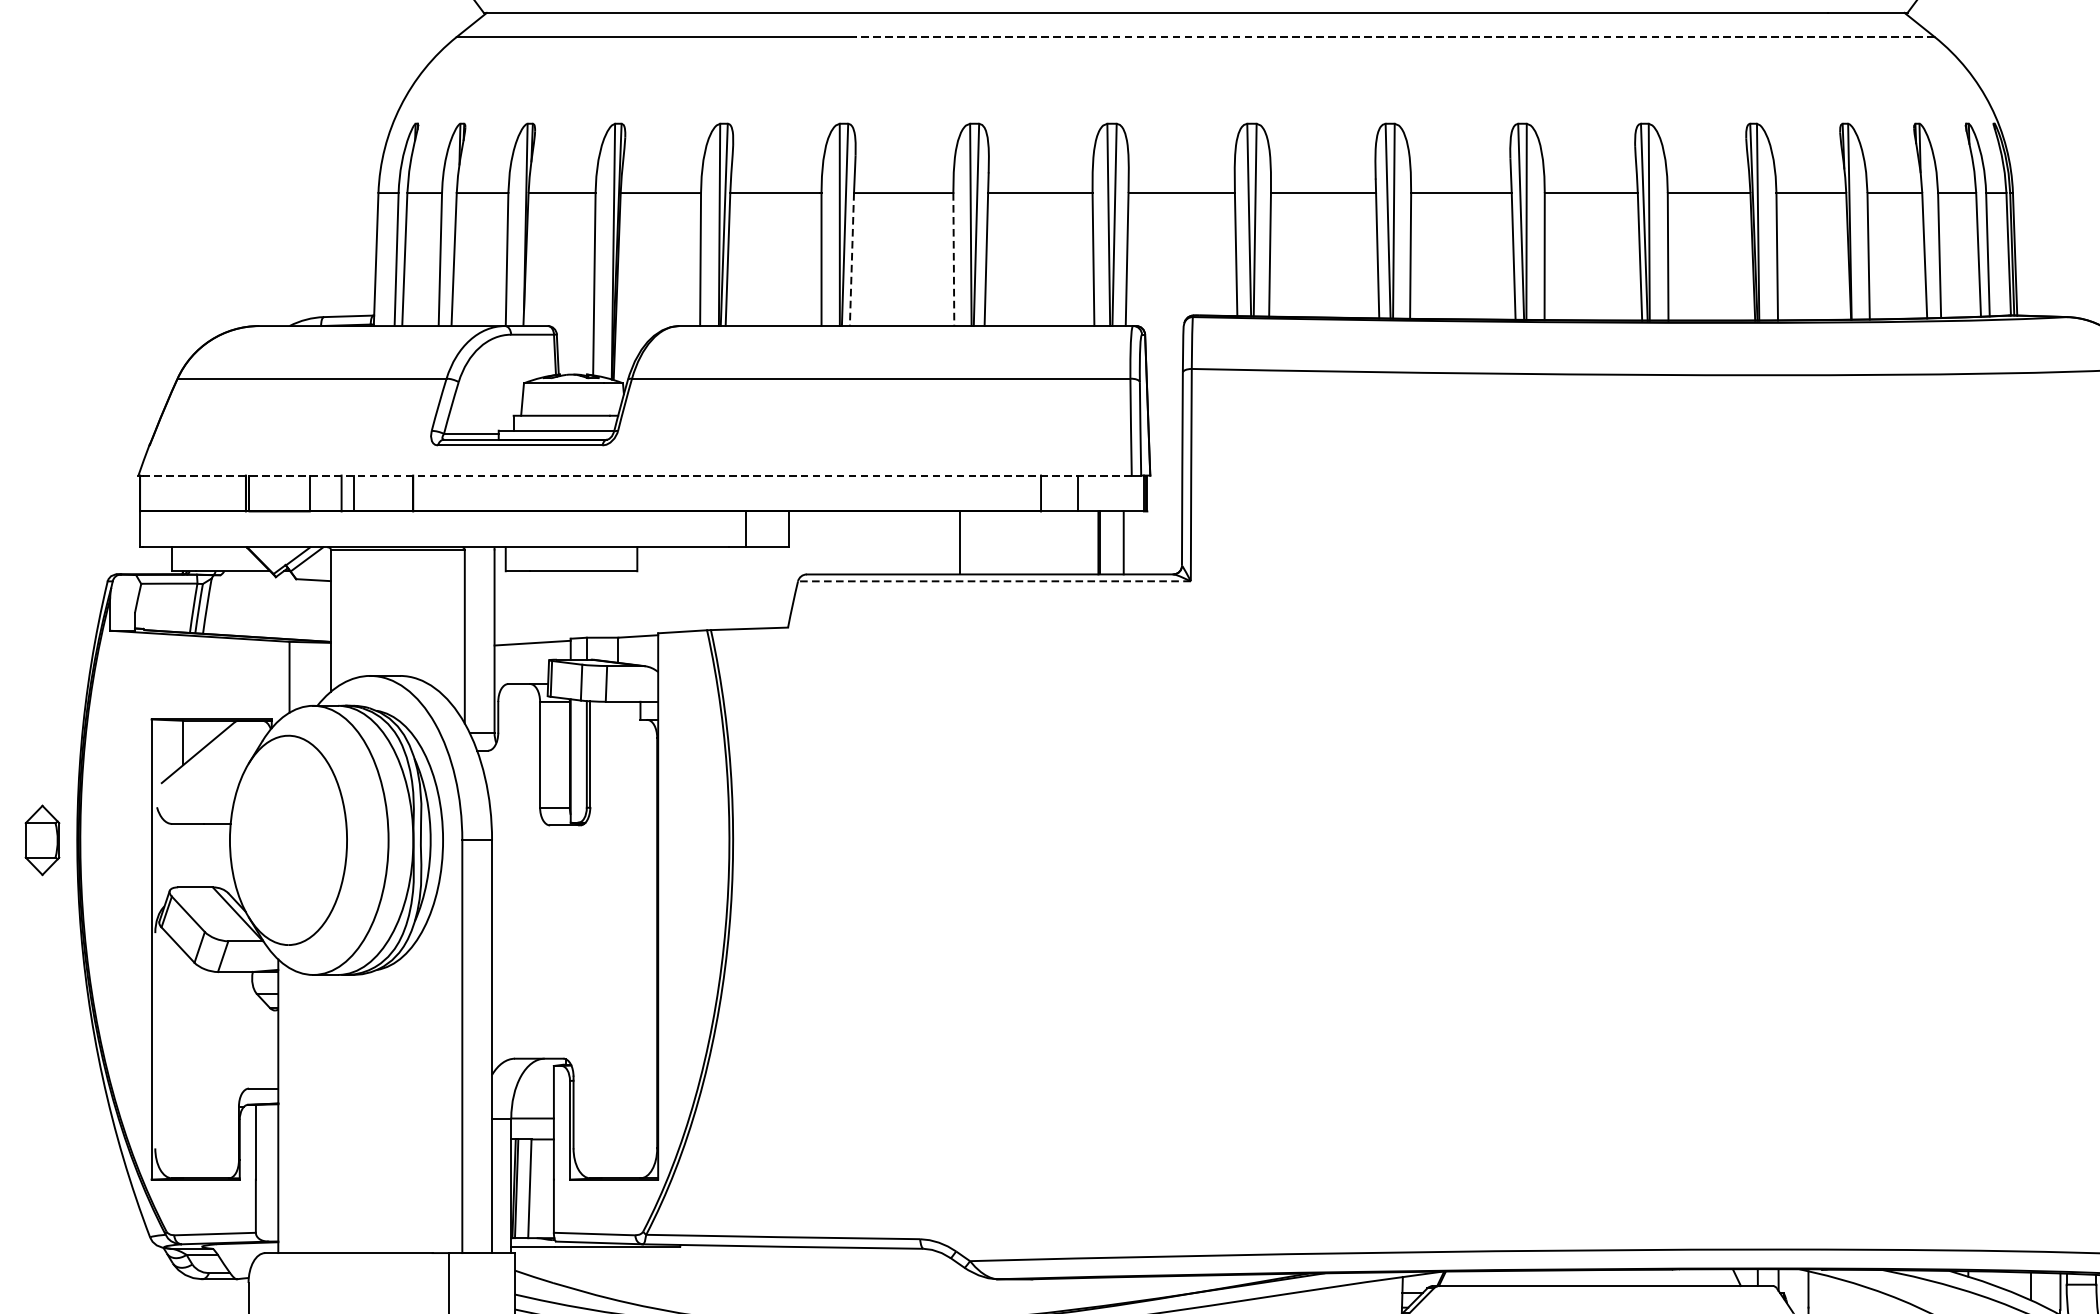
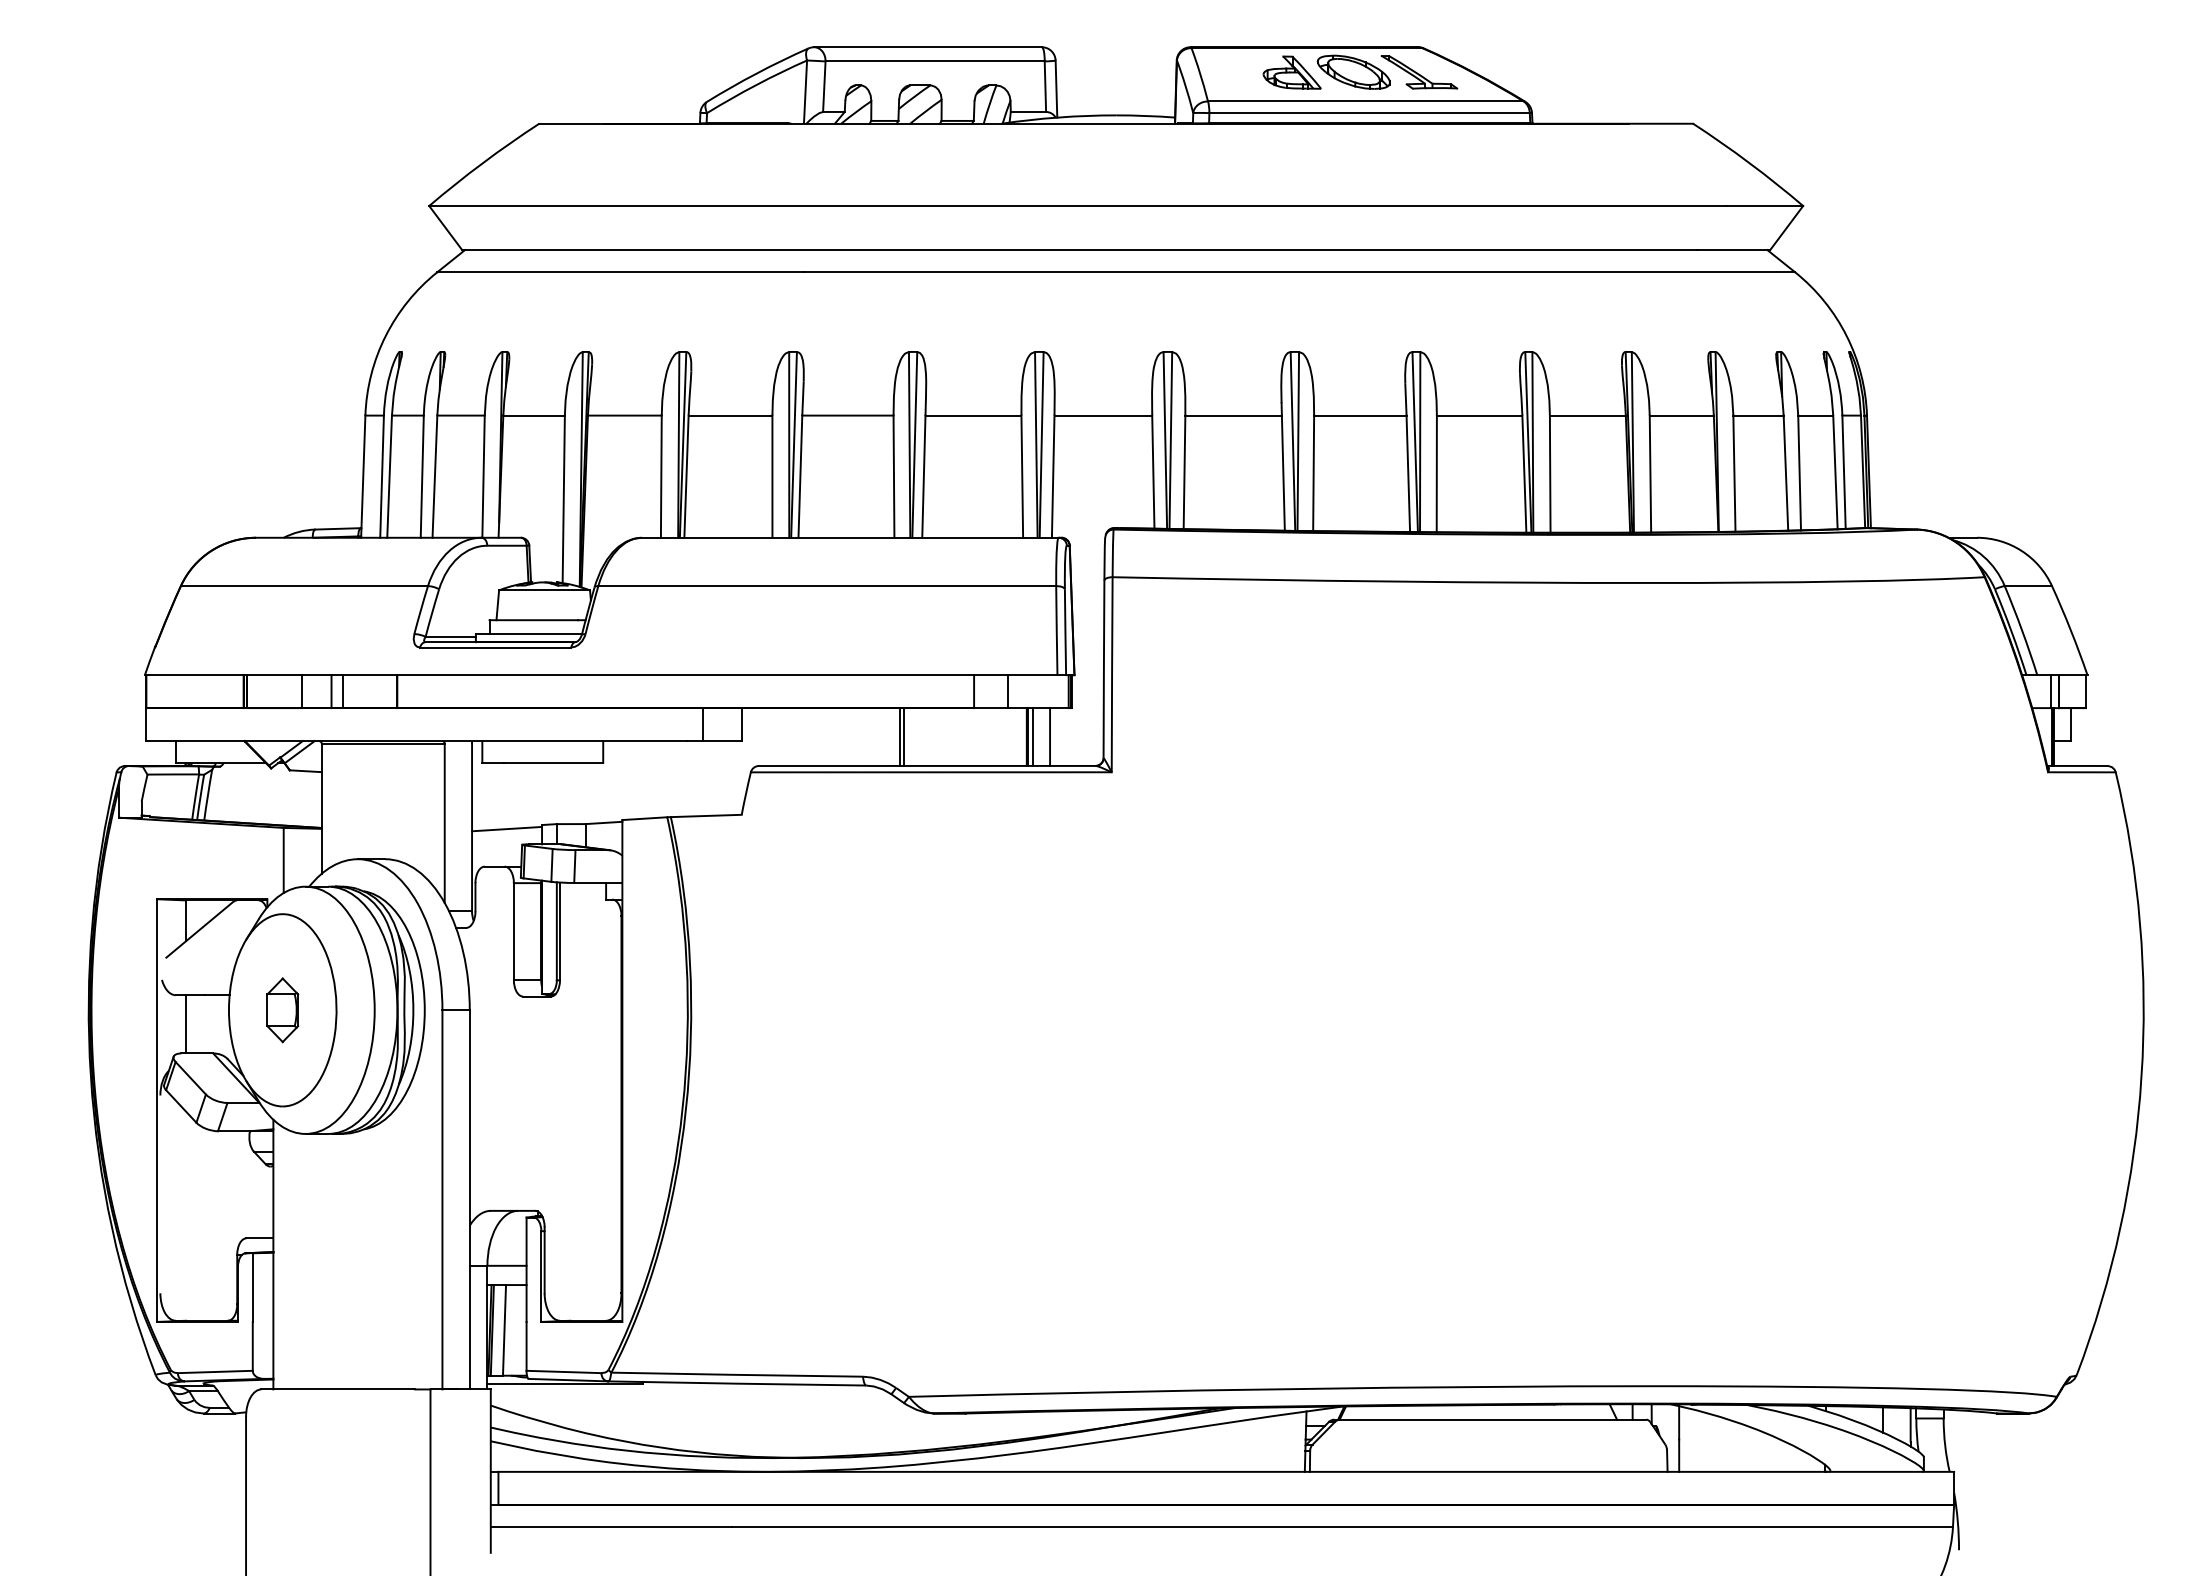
line: (1395, 37) -> (1299, 272), dashed -> solid
line: (852, 260) -> (800, 477), dashed -> solid
line: (953, 260) -> (893, 477), dashed -> solid
line: (636, 475) -> (602, 675), dashed -> solid
line: (964, 542) -> (903, 736), added
line: (1105, 542) -> (1033, 736), added
line: (993, 581) -> (930, 772), dashed -> solid
part: (42, 840) -> (282, 1010), moved
line: (183, 855) -> (186, 1024), added

